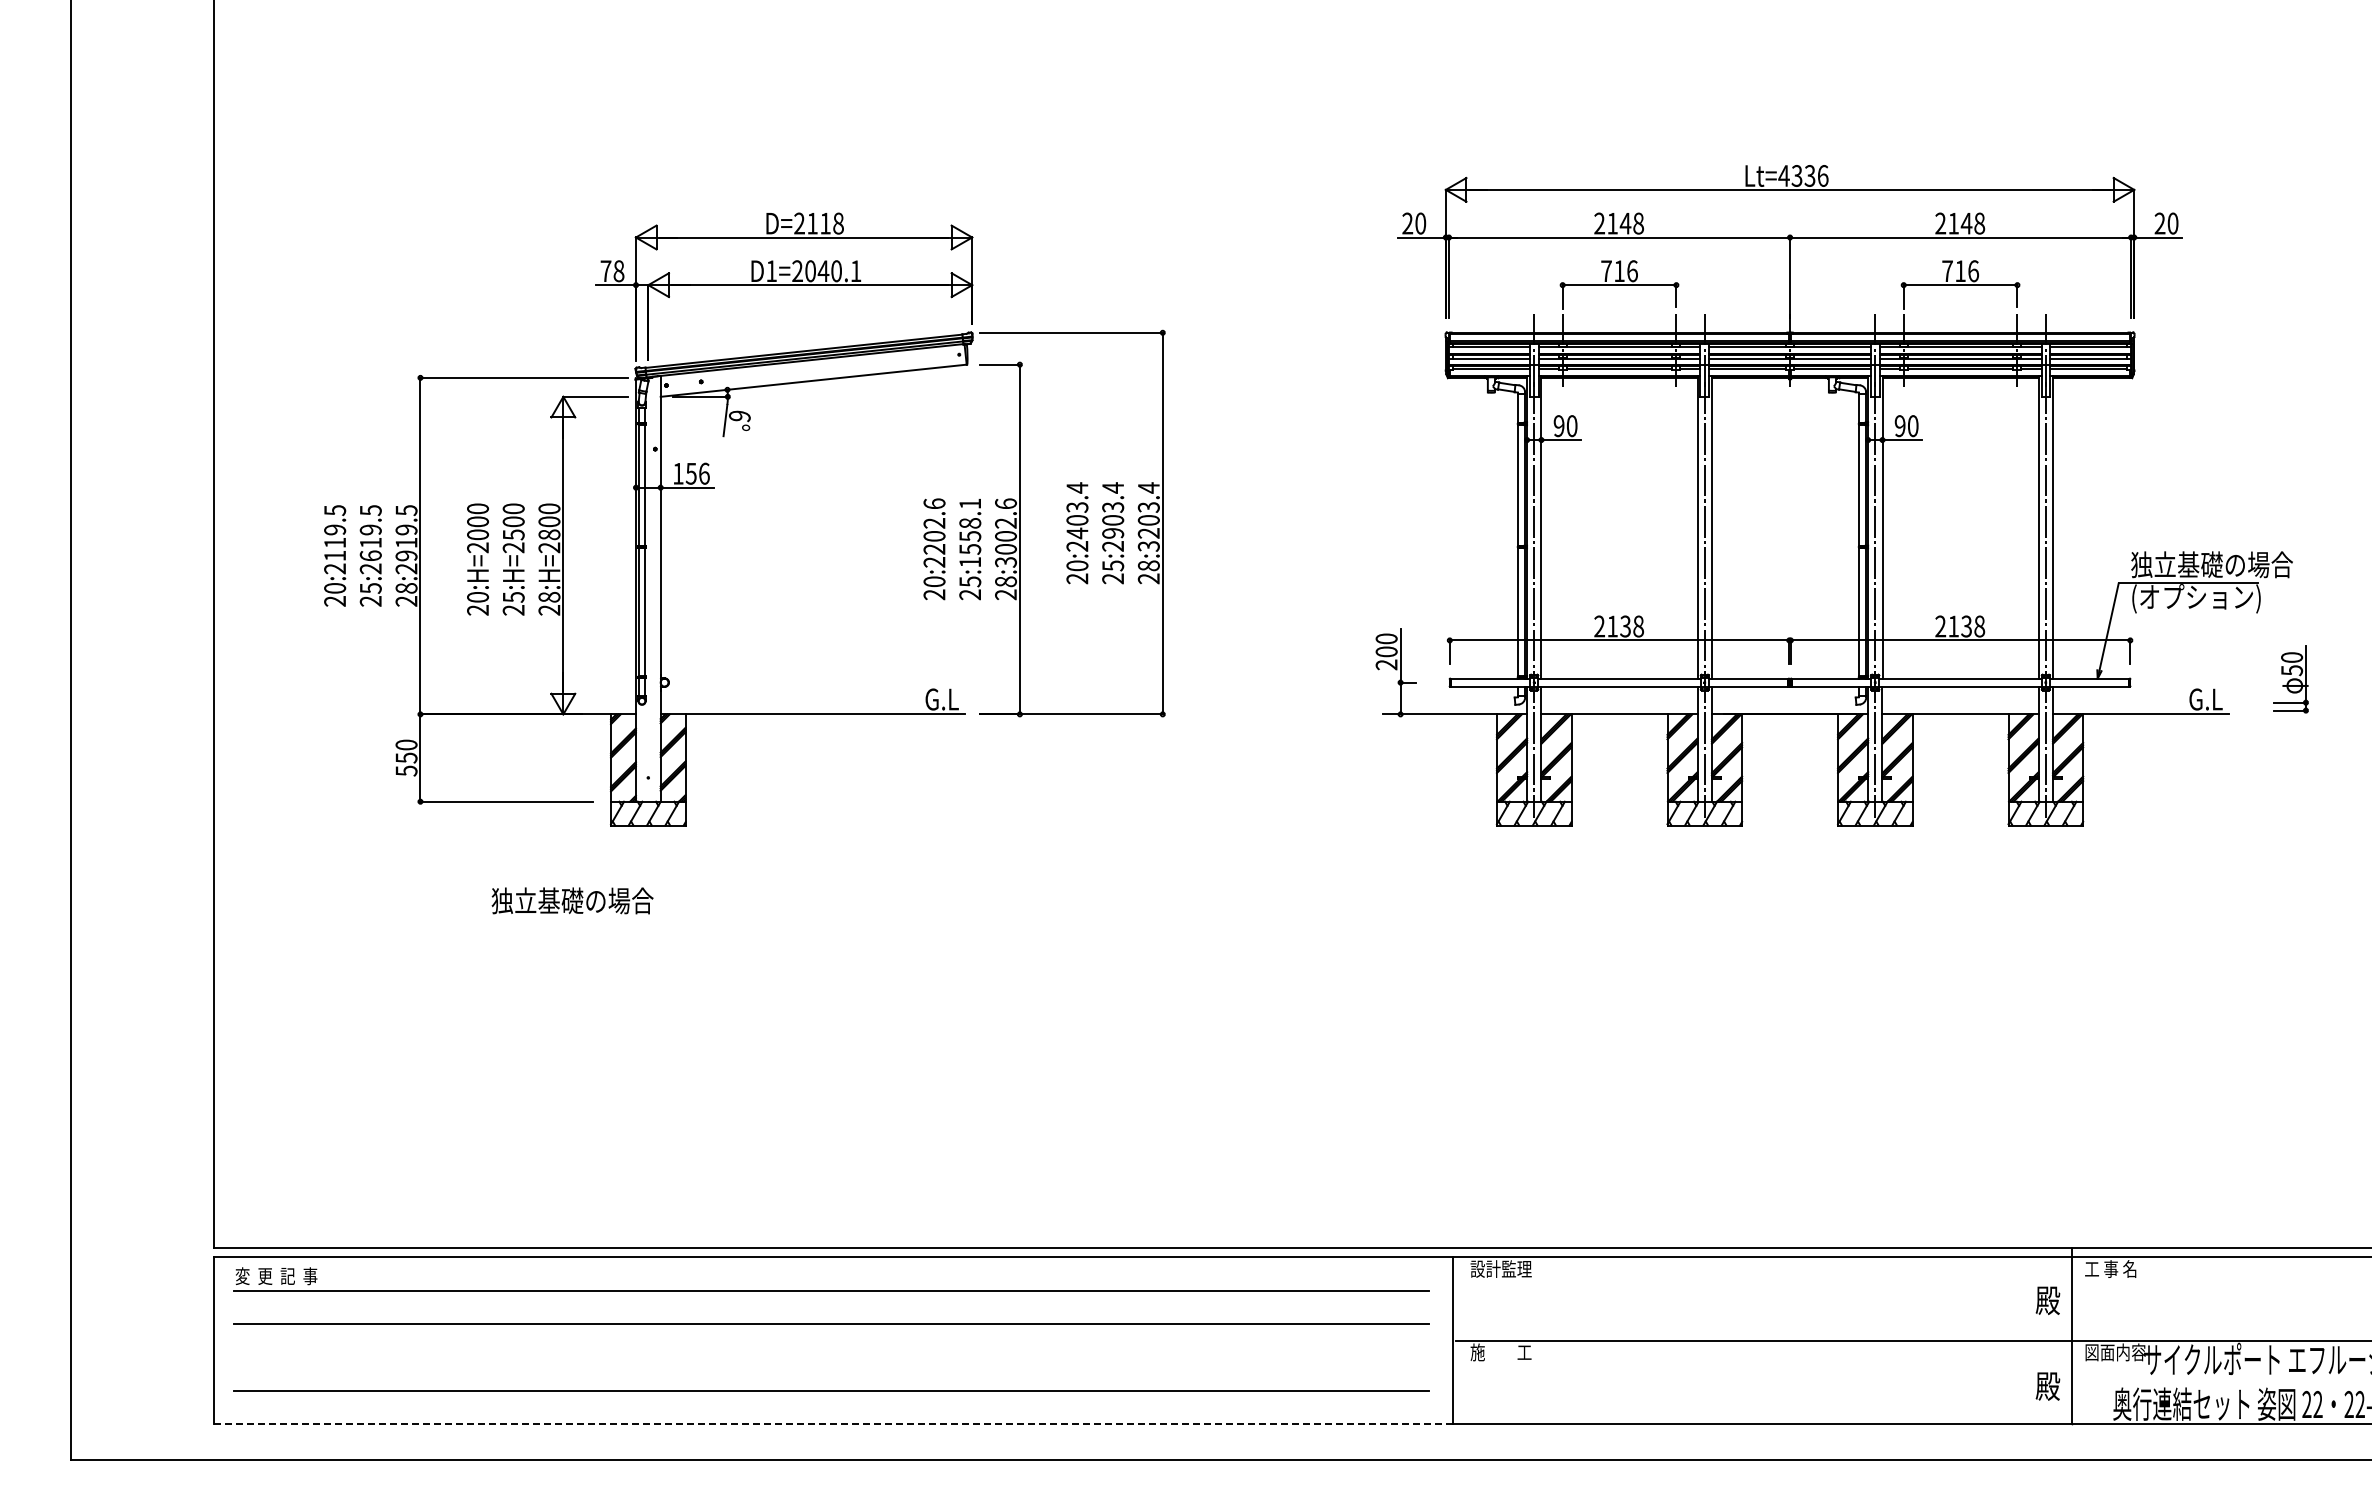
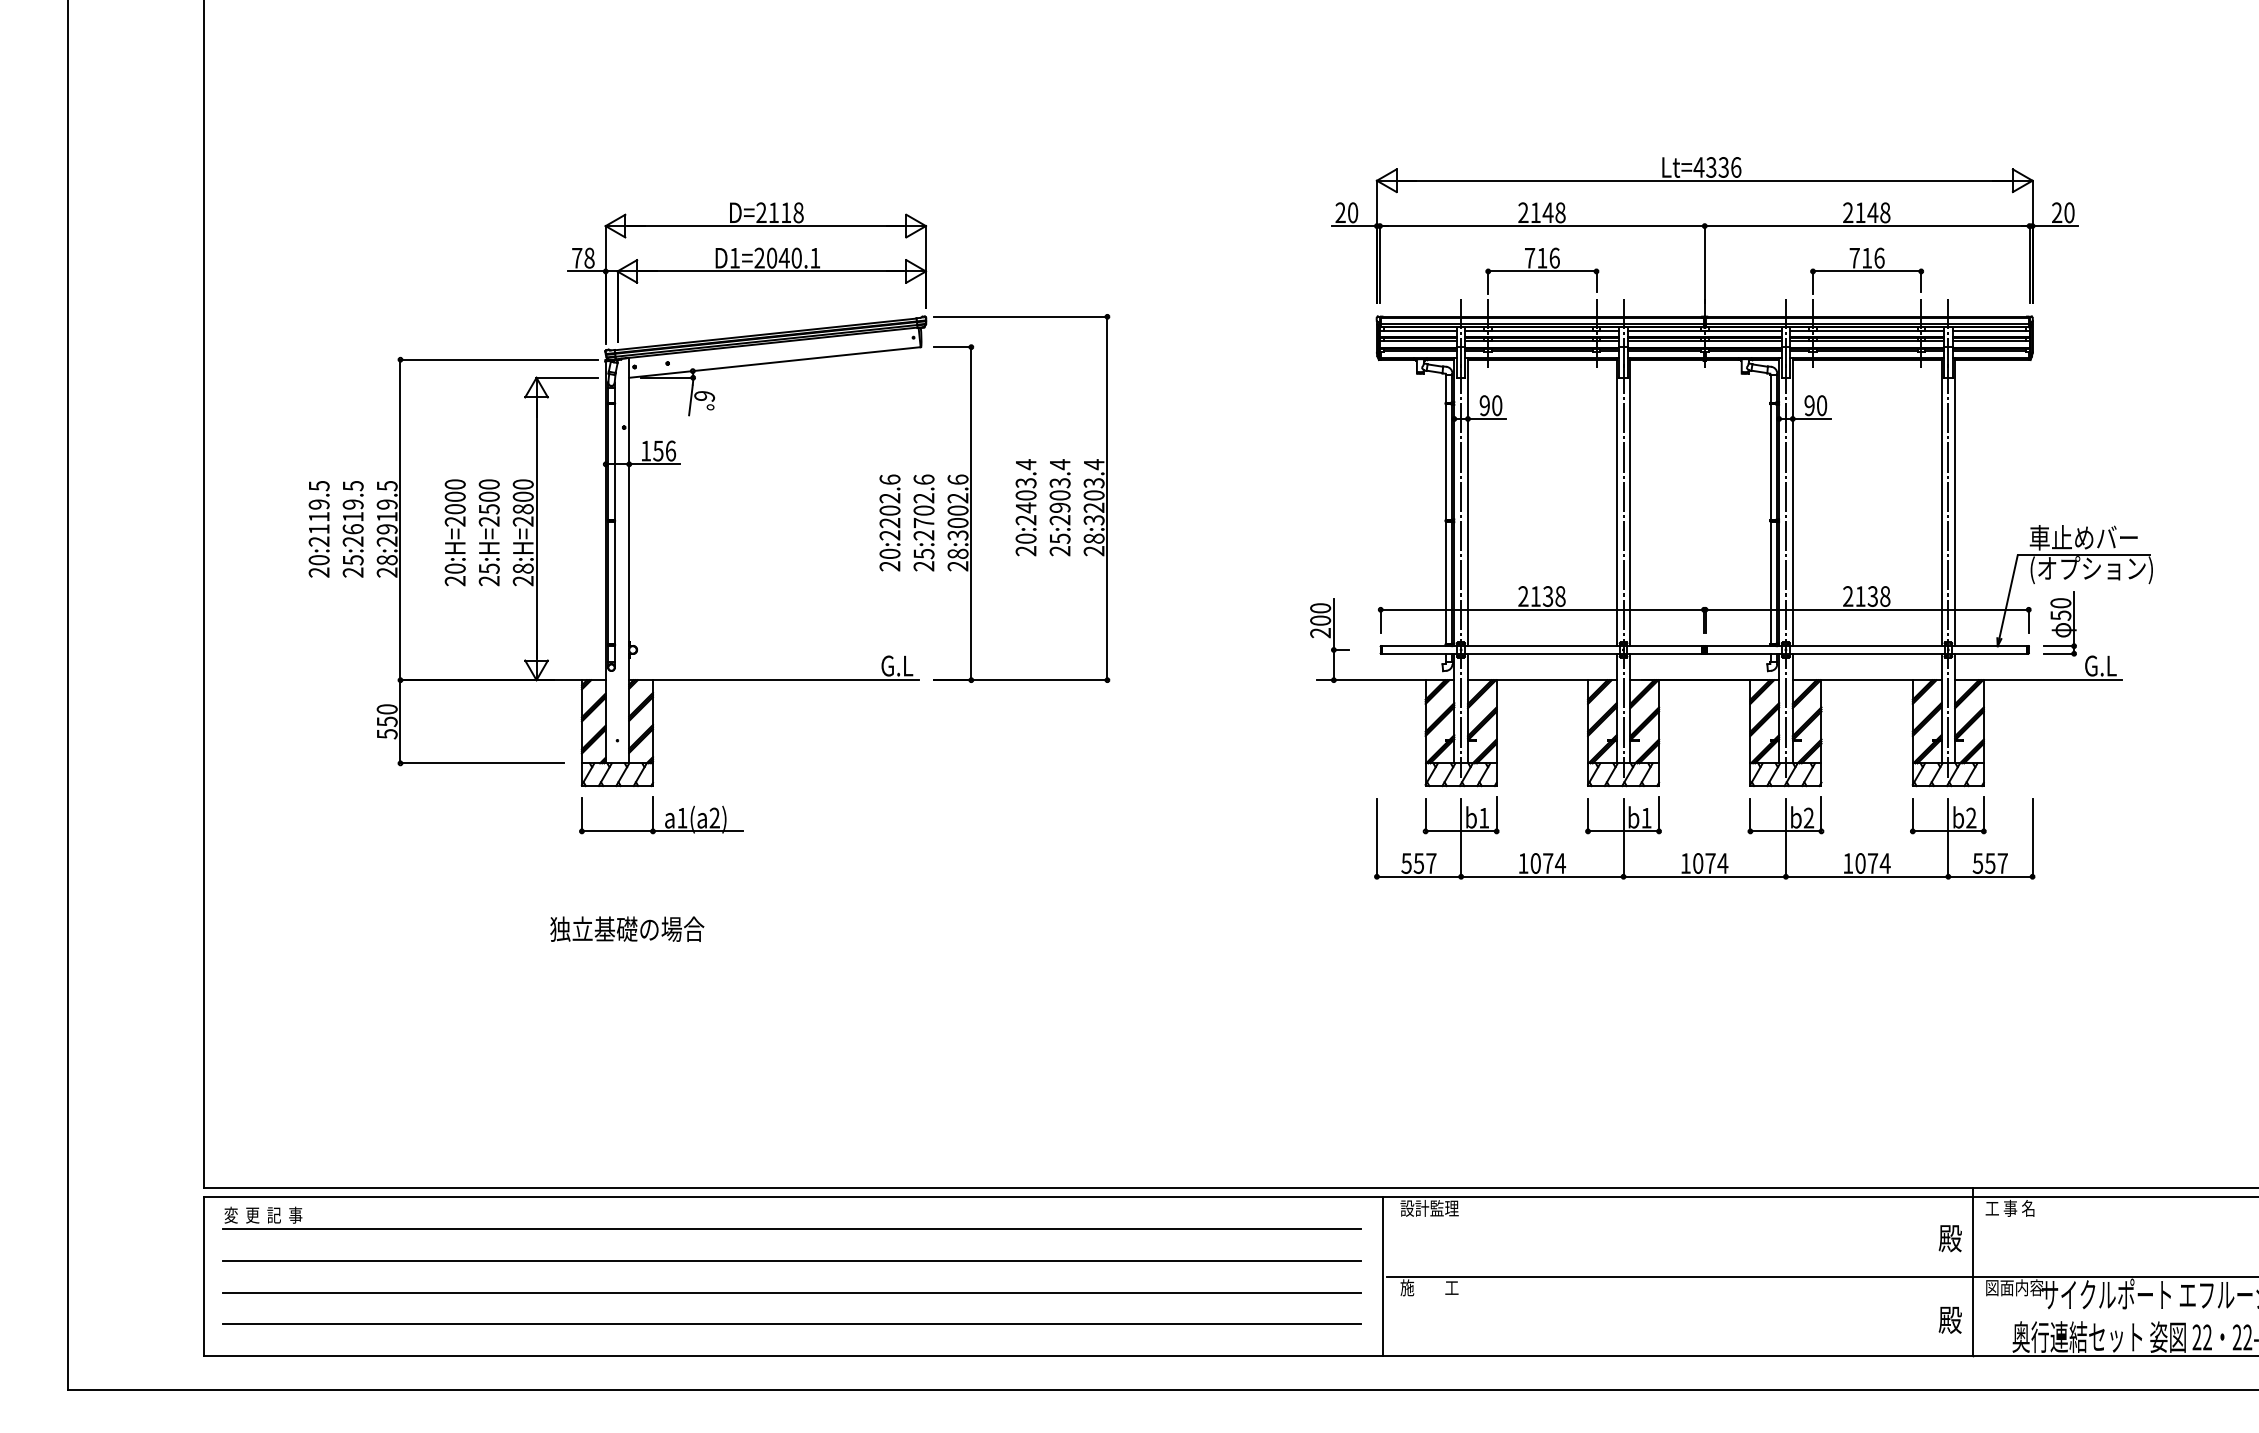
text: (970, 532) -> (924, 506), 25:1558.1 -> 25:2702.6
text: (2211, 564) -> (2106, 537), 独立基礎の場合 -> 車止めバー
part: (2290, 679) -> (2059, 624), moved
part: (694, 855) -> (661, 814), added
part: (1791, 896) -> (1706, 853), added
text: (572, 900) -> (627, 928), moved
line: (831, 1357) -> (791, 1292), added
line: (833, 1424) -> (793, 1356), dashed -> solid

